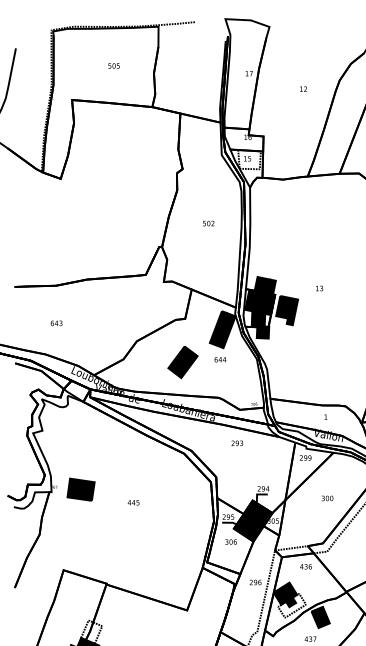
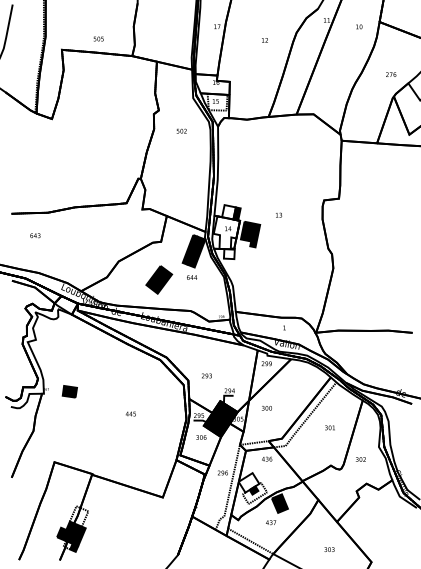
text: (113, 65) -> (98, 38), moved
text: (208, 222) -> (181, 130), moved
fill: (259, 308) -> (226, 232), removed
text: (56, 323) -> (35, 235), moved
text: (236, 442) -> (206, 375), moved
part: (80, 489) -> (69, 391), size x0.6
text: (327, 498) -> (266, 408), moved
text: (133, 502) -> (130, 413), moved
fill: (284, 593) -> (248, 482), removed

